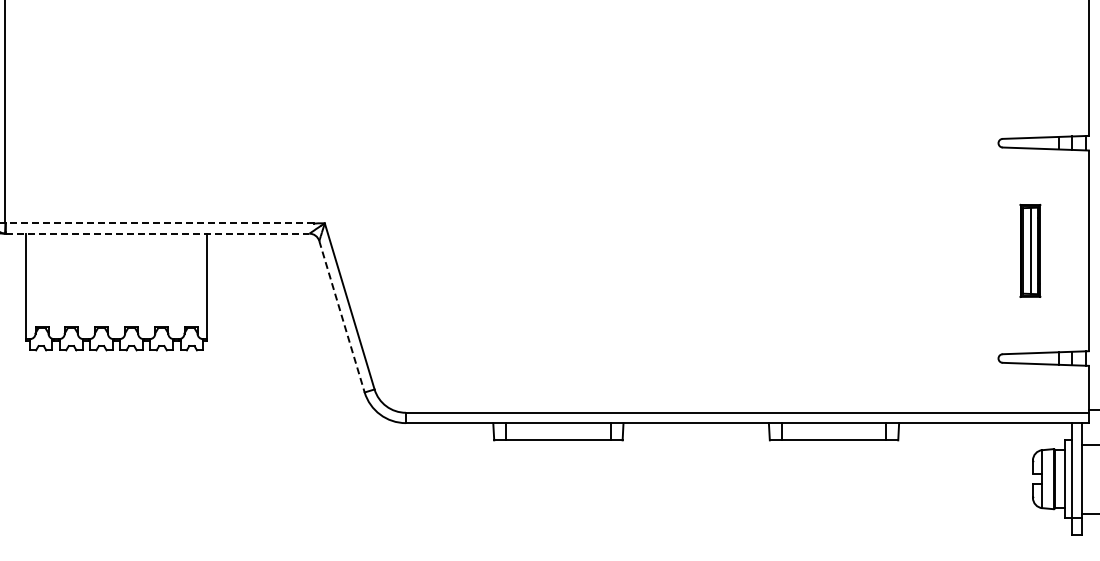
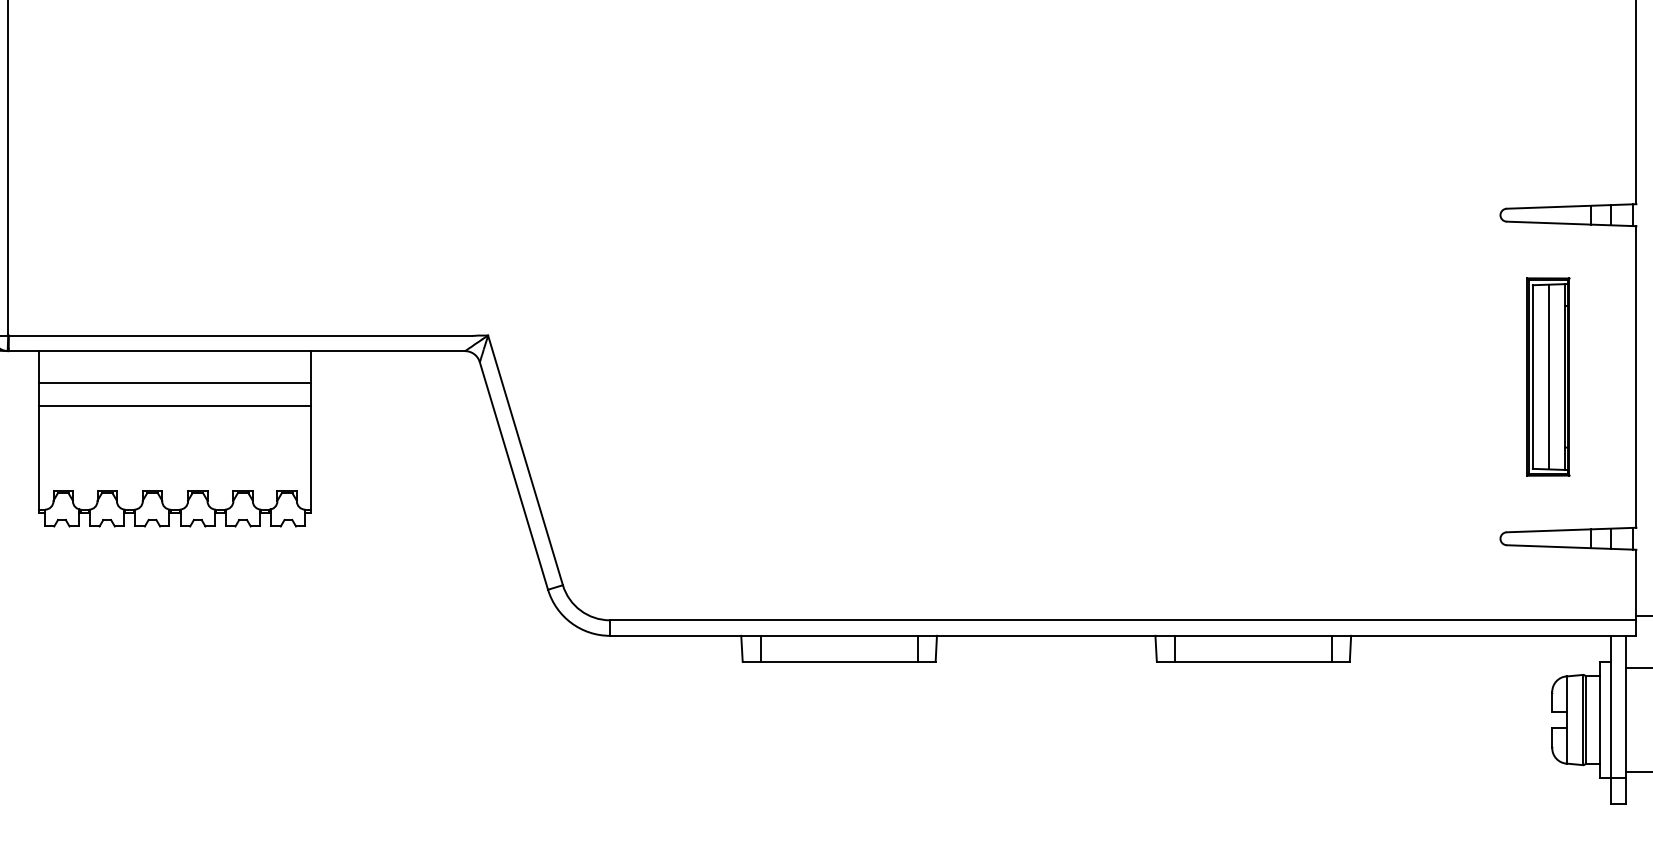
line: (159, 223) -> (239, 335), dashed -> solid
line: (157, 233) -> (236, 350), dashed -> solid
part: (1030, 250) -> (1548, 376), size x1.43
line: (116, 255) -> (175, 383), added
line: (116, 270) -> (175, 406), added
line: (342, 317) -> (514, 477), dashed -> solid

